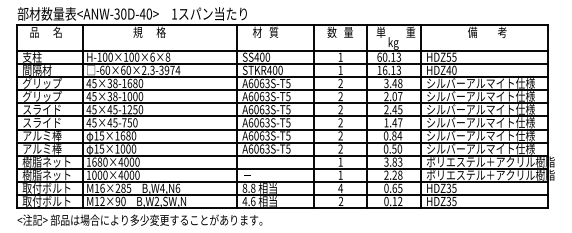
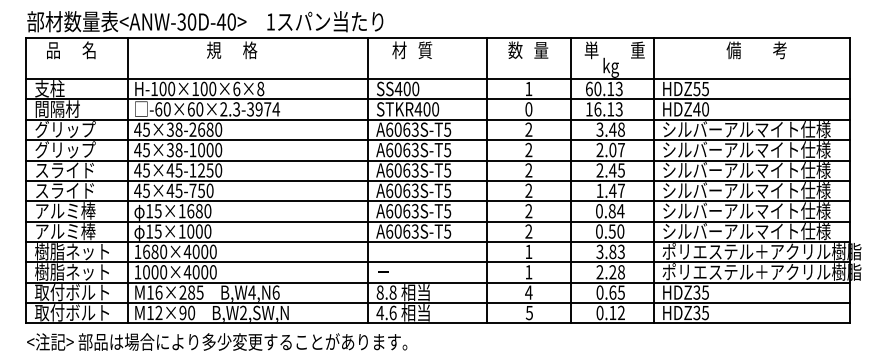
text: (340, 69) -> (528, 108), 1 -> 0
text: (124, 82) -> (193, 128), 45×38-1680 -> 45×38-2680
text: (340, 201) -> (528, 313), 2 -> 5

